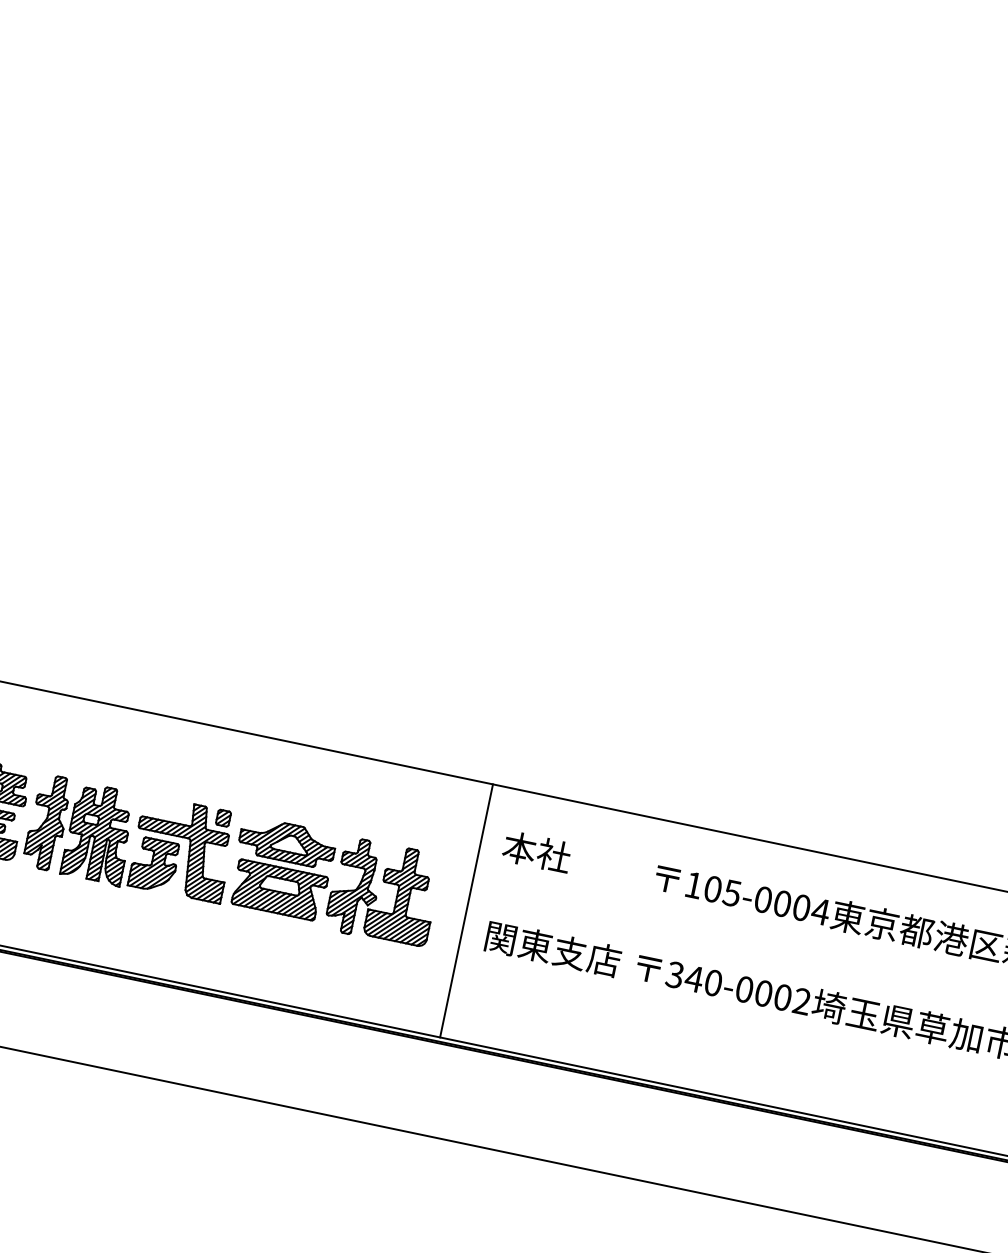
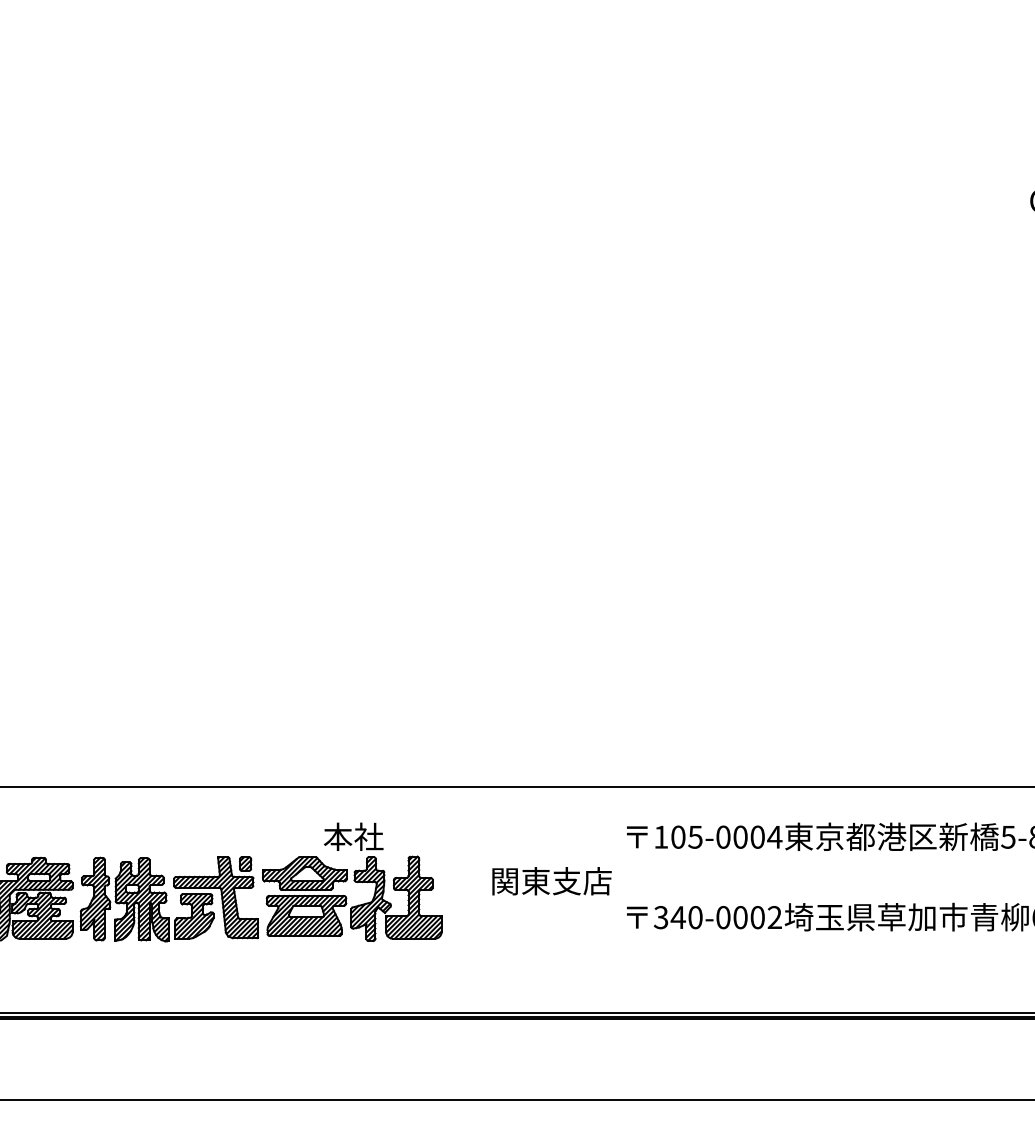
text: (536, 851) -> (353, 836), moved
line: (466, 910) -> (470, 899), removed
text: (552, 949) -> (551, 881), moved

